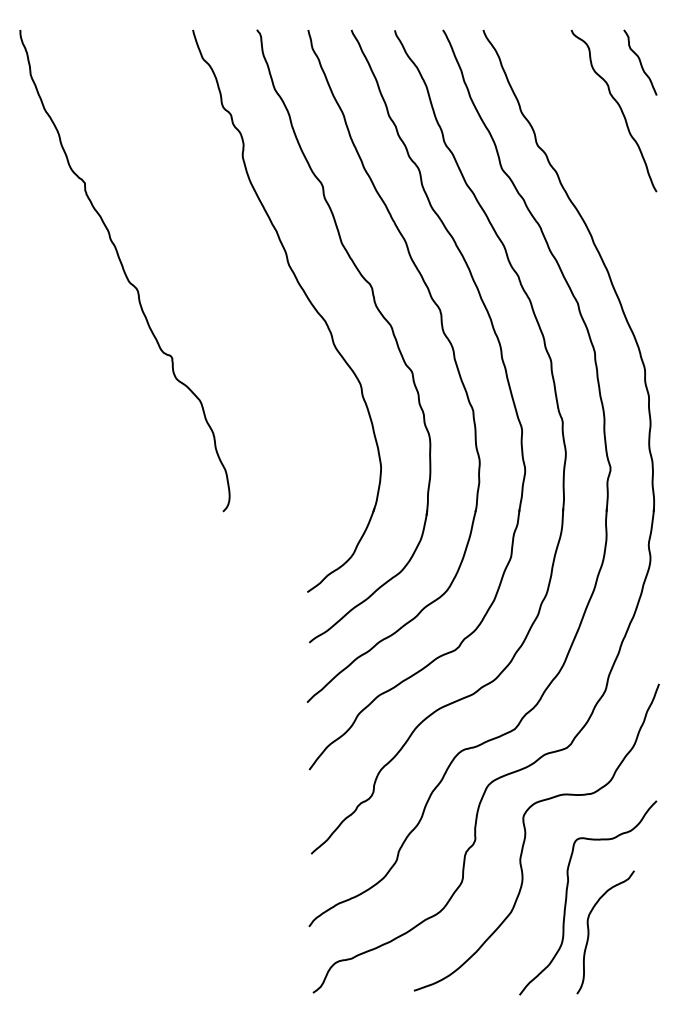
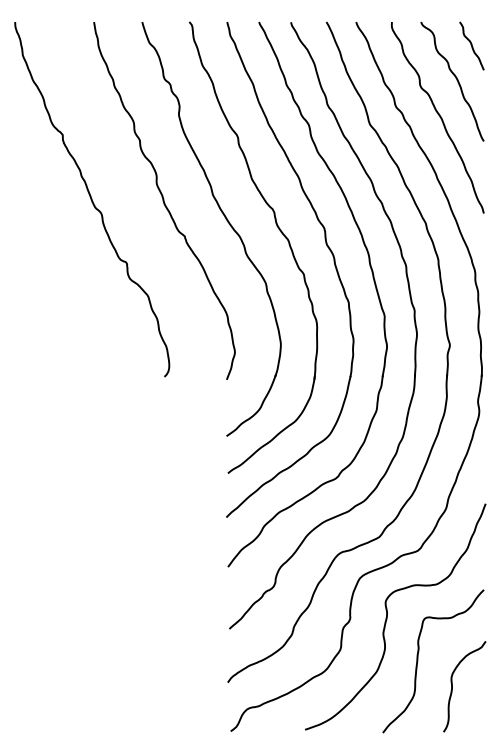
curve: (595, 157) -> (438, 115), added
curve: (222, 272) -> (164, 200), added
curve: (589, 932) -> (452, 686), moved

